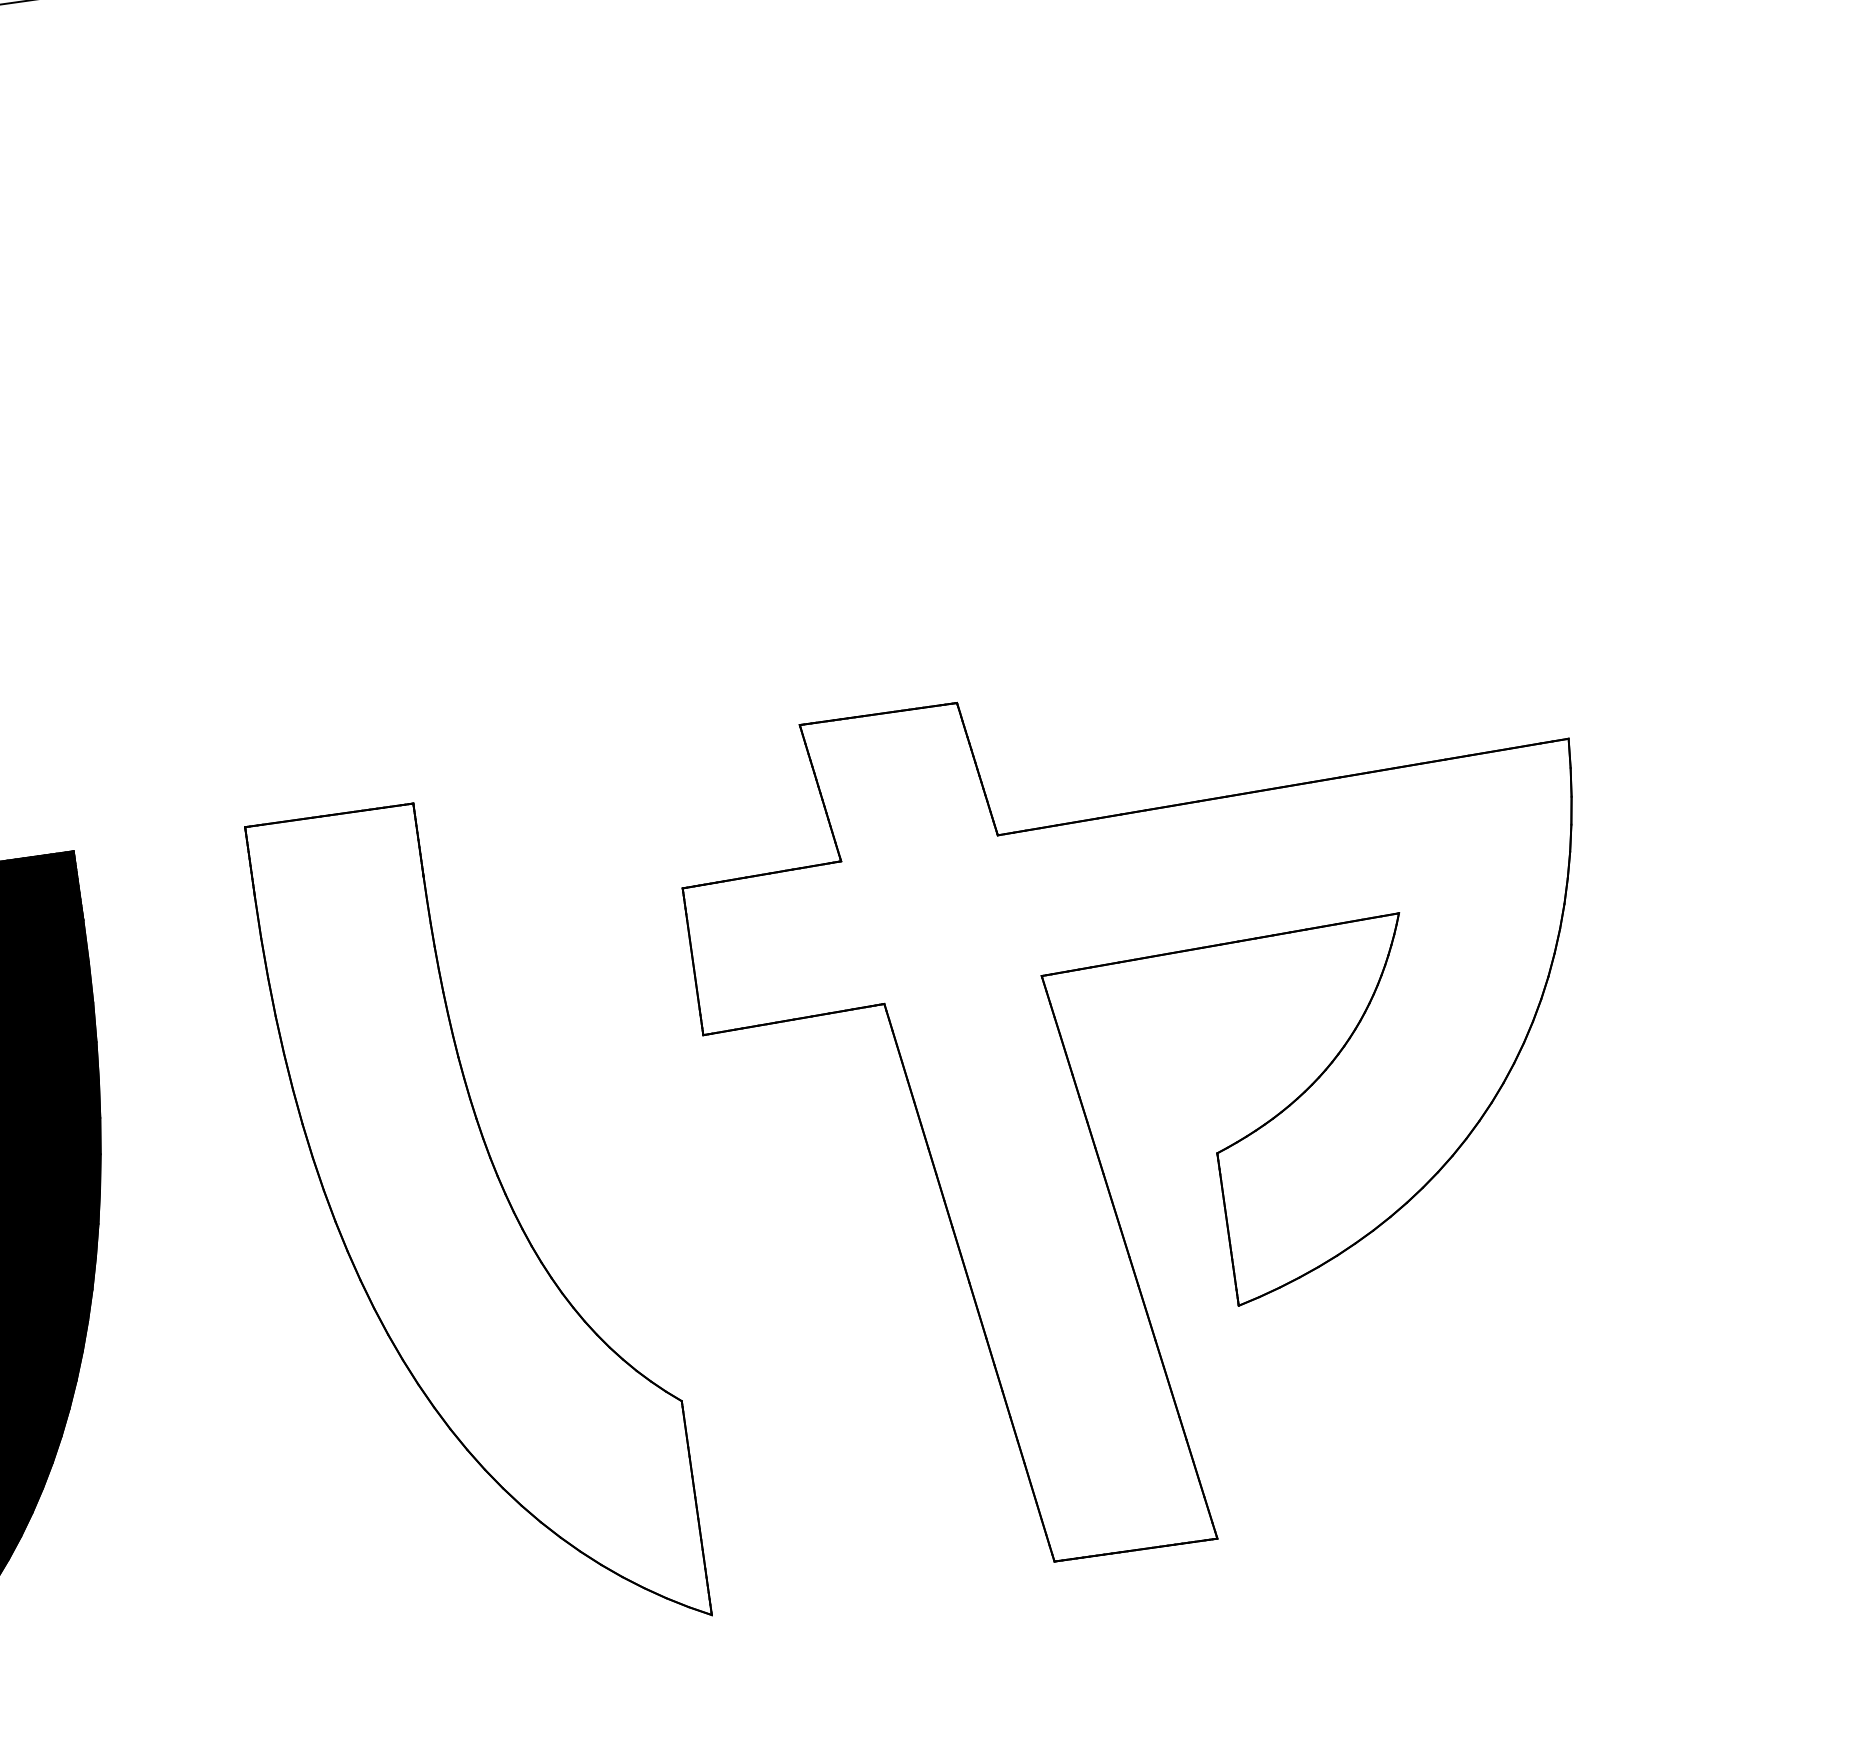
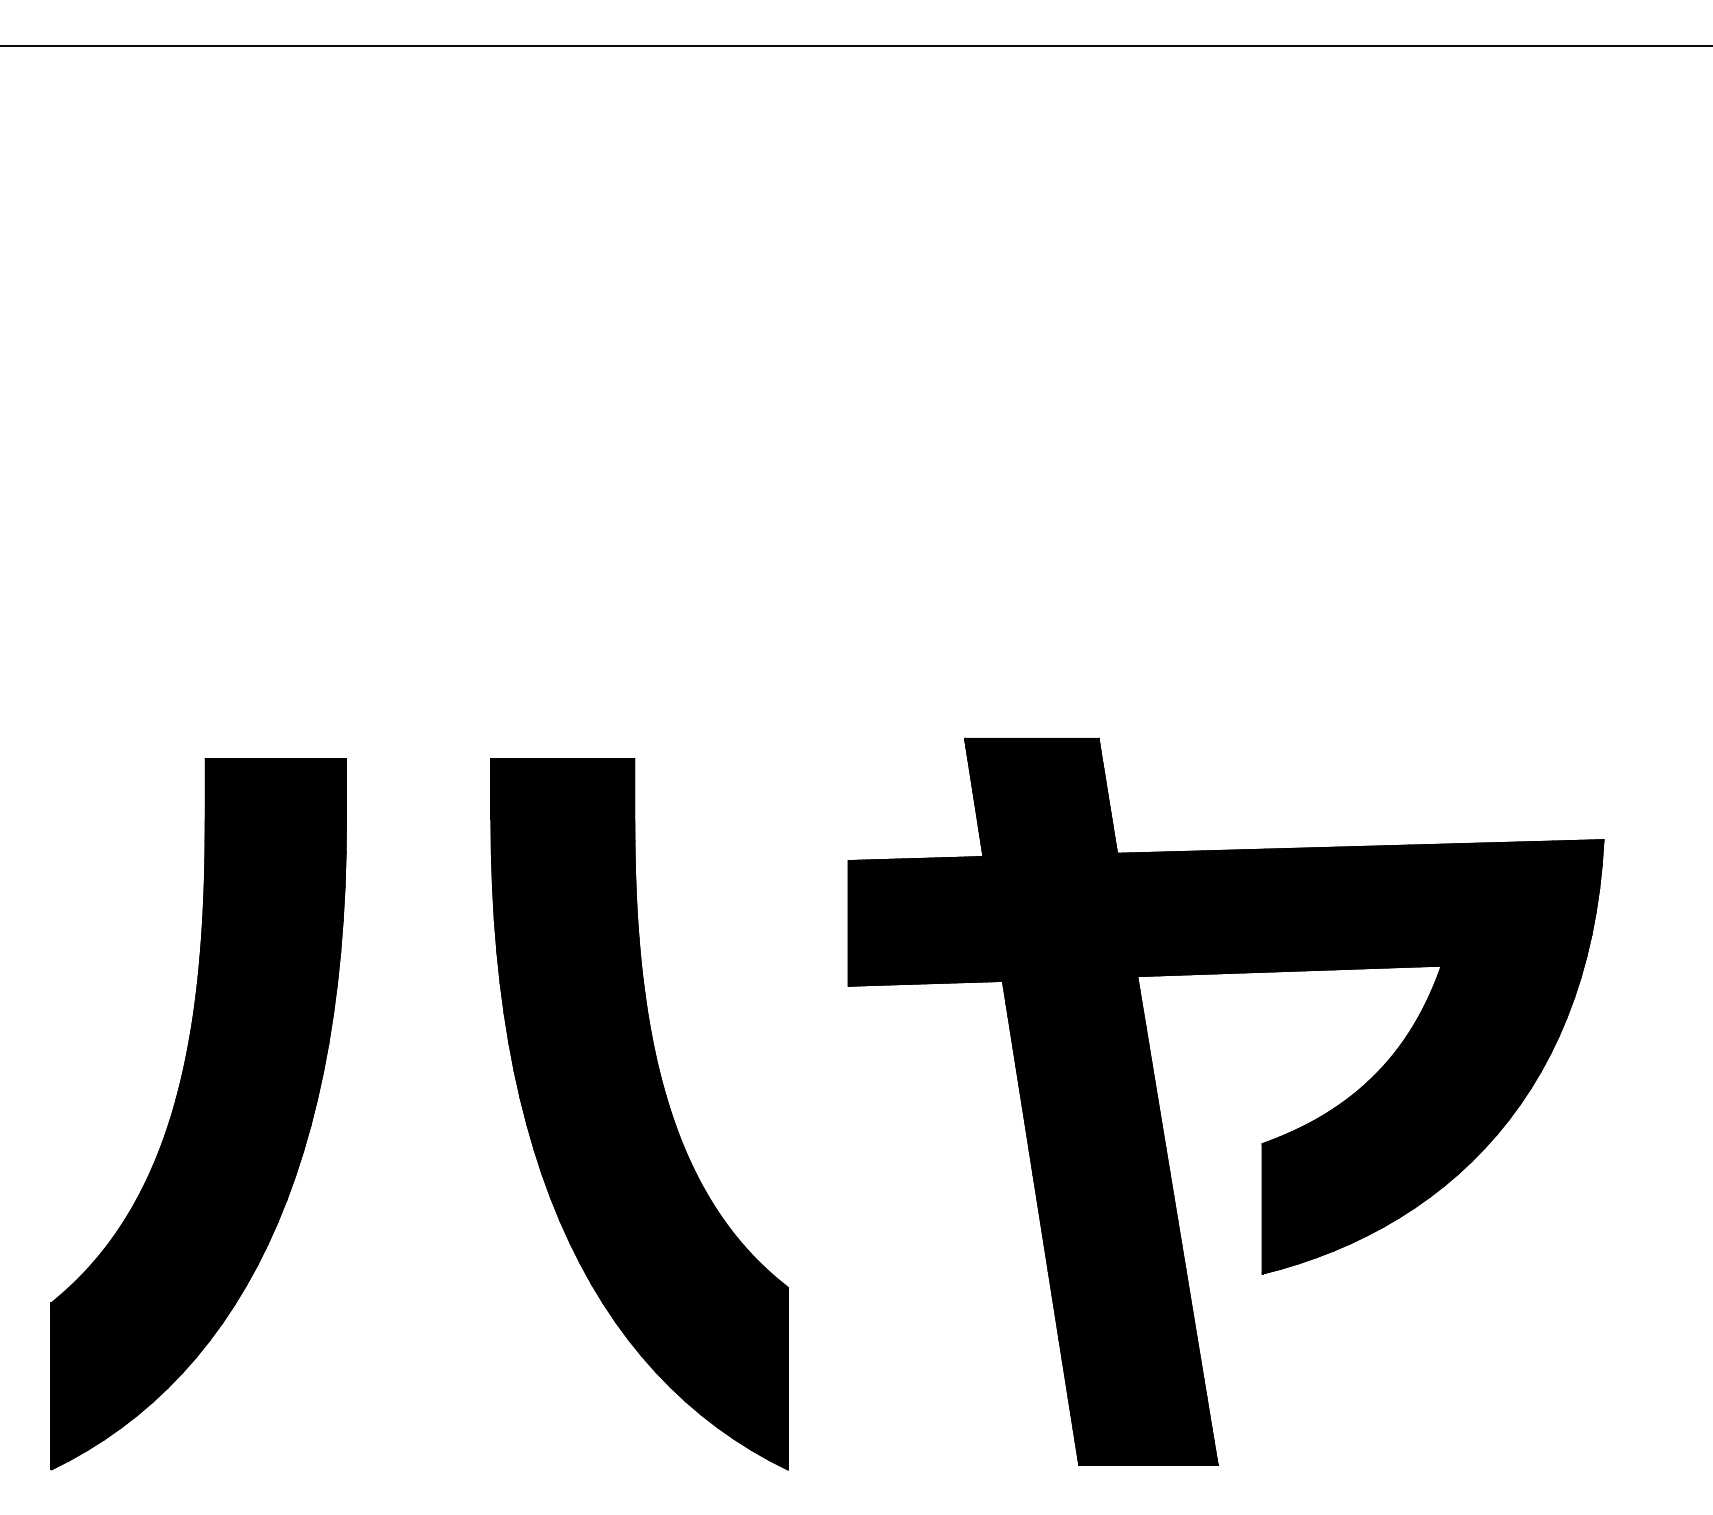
fill: (1166, 1109) -> (1225, 1101), added
fill: (478, 1220) -> (639, 1113), added

